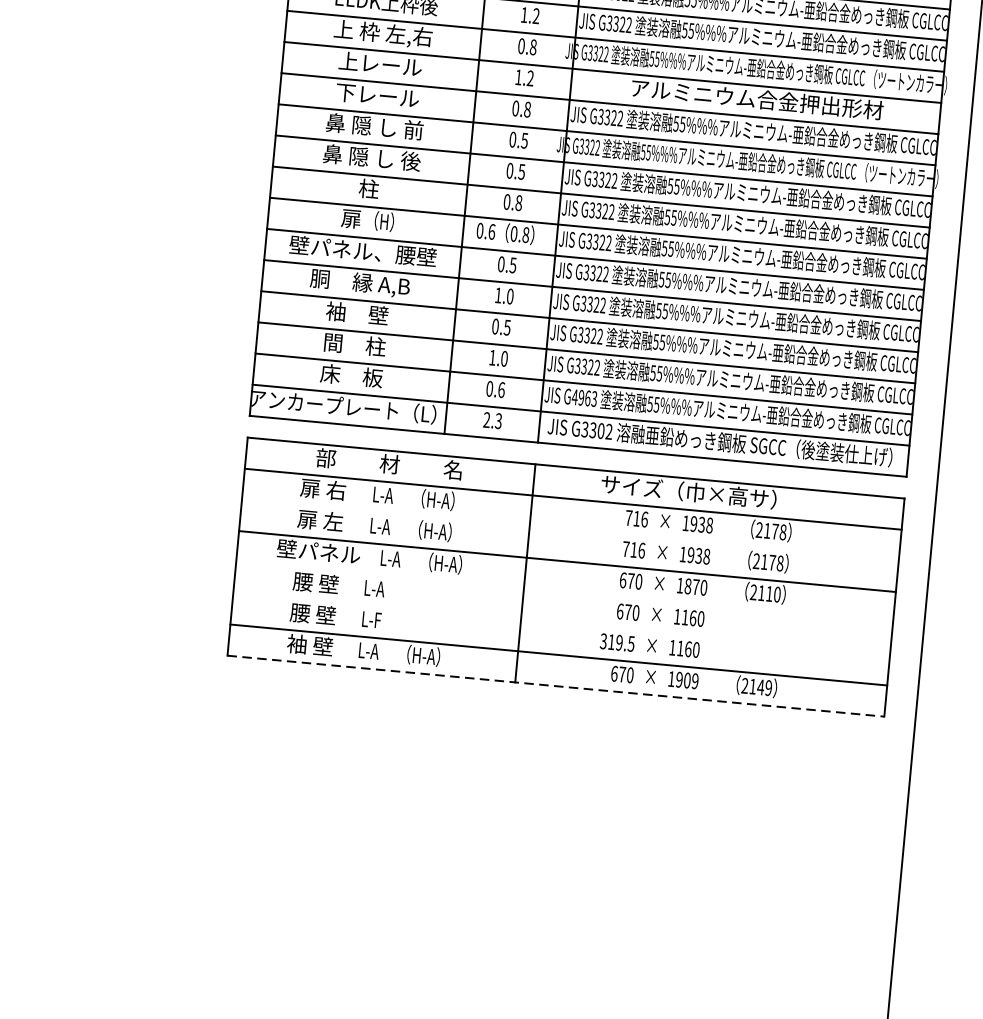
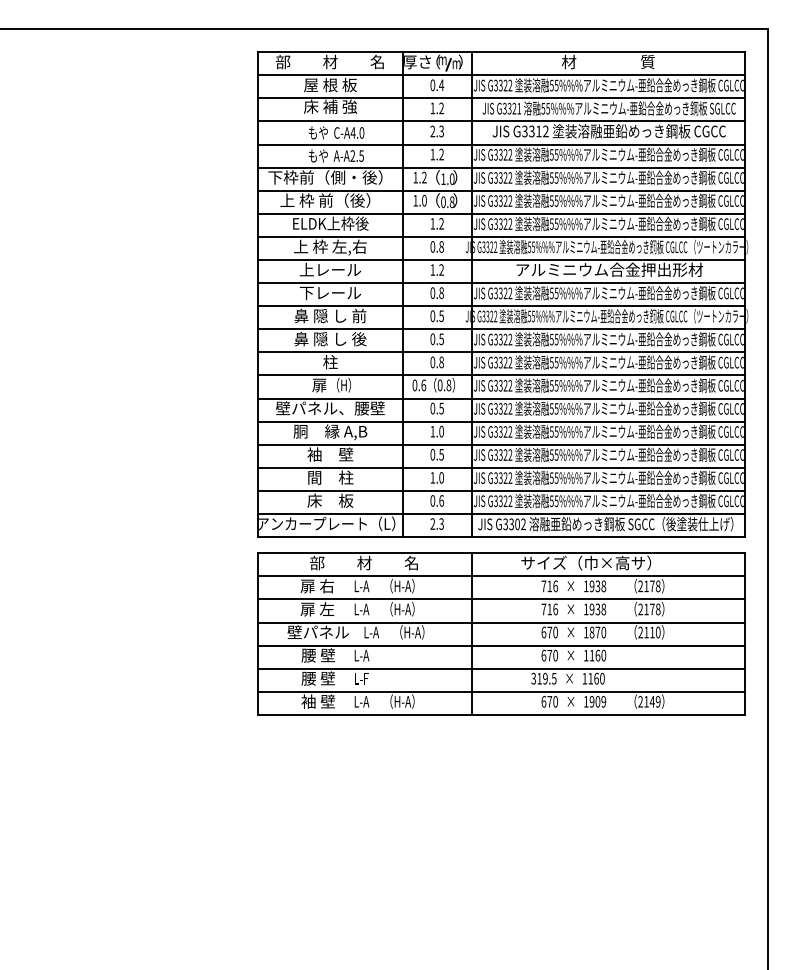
text: (583, 398) -> (502, 501), G4963 -> G3322
line: (570, 530) -> (501, 599), added
line: (564, 592) -> (501, 645), added
line: (561, 623) -> (501, 668), added
line: (557, 685) -> (502, 714), dashed -> solid

